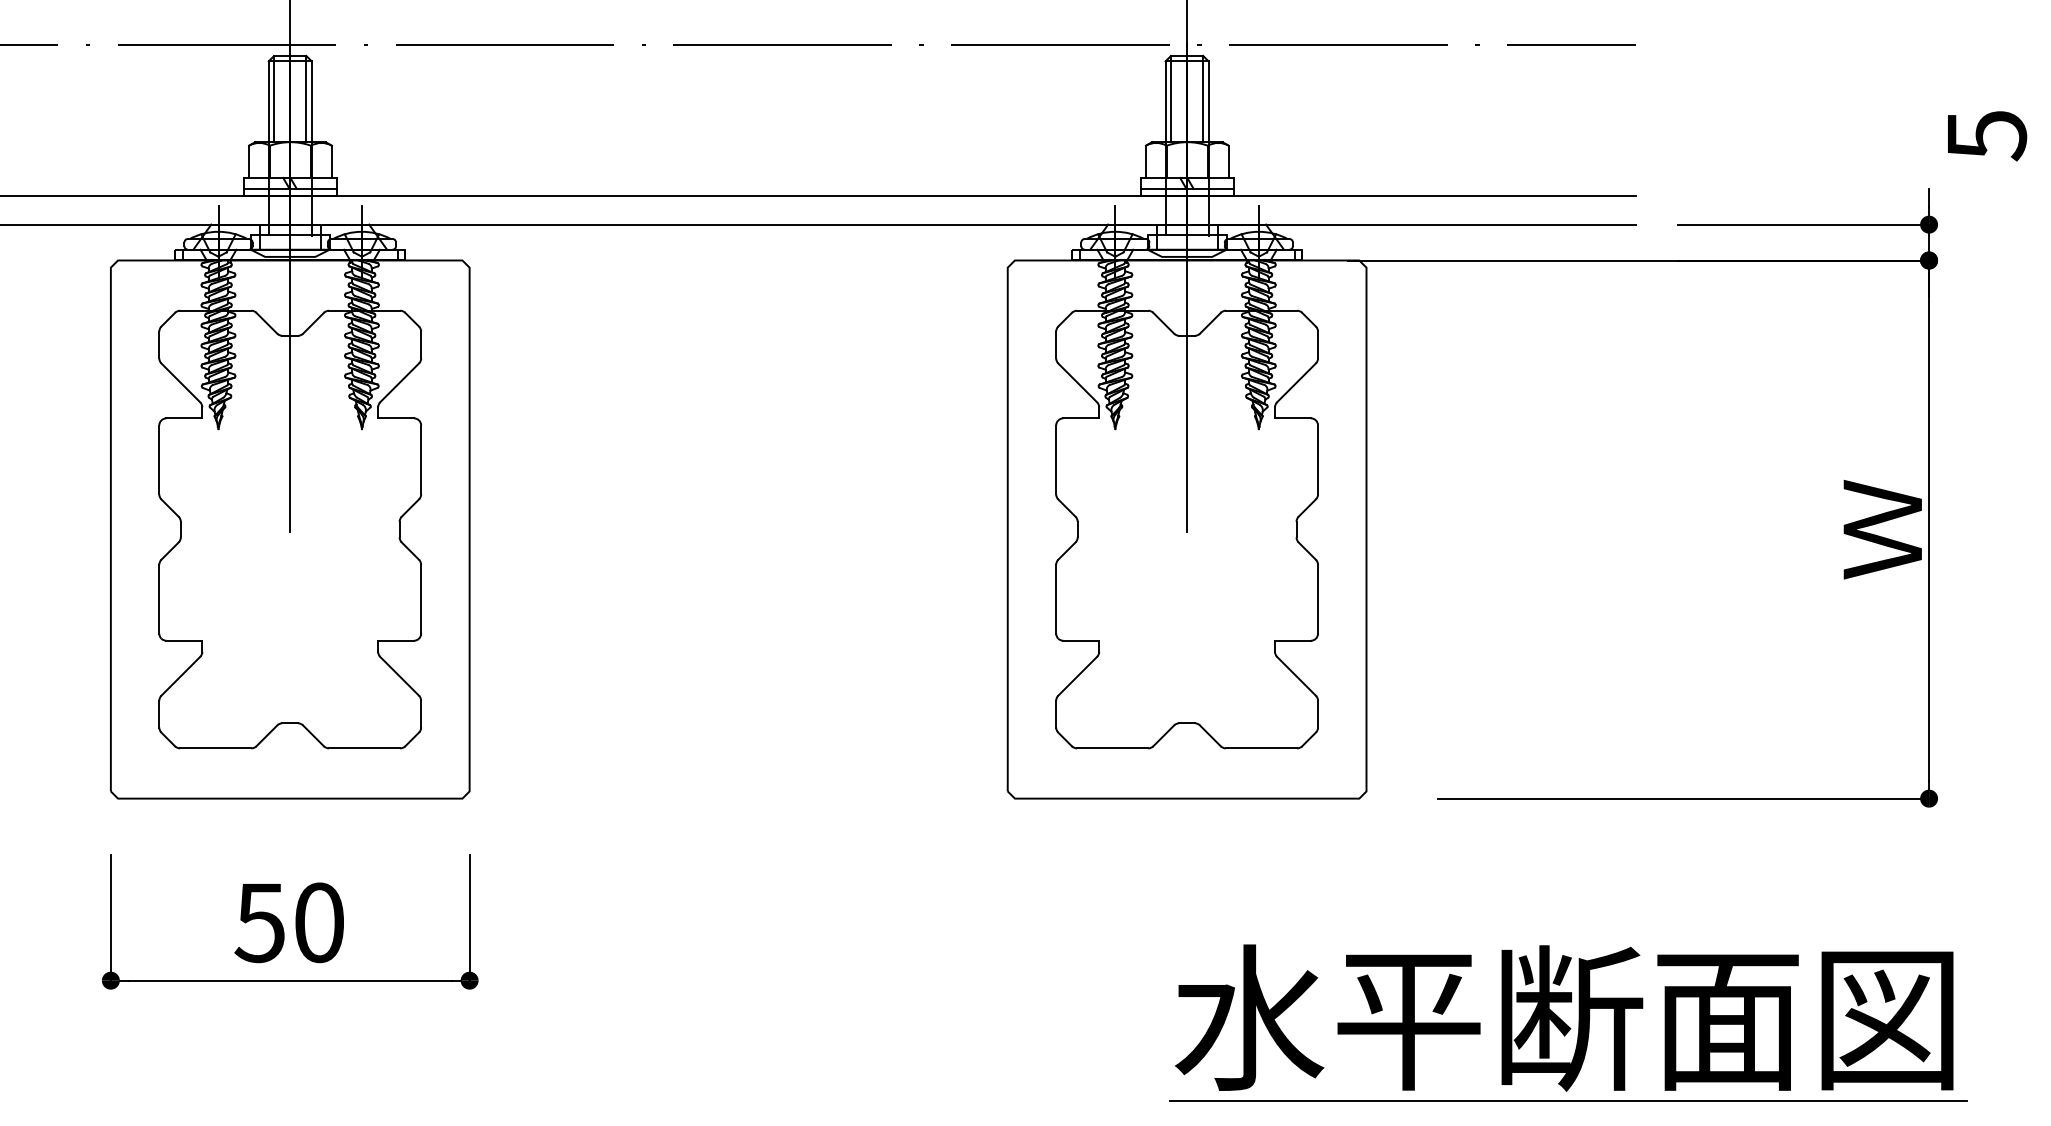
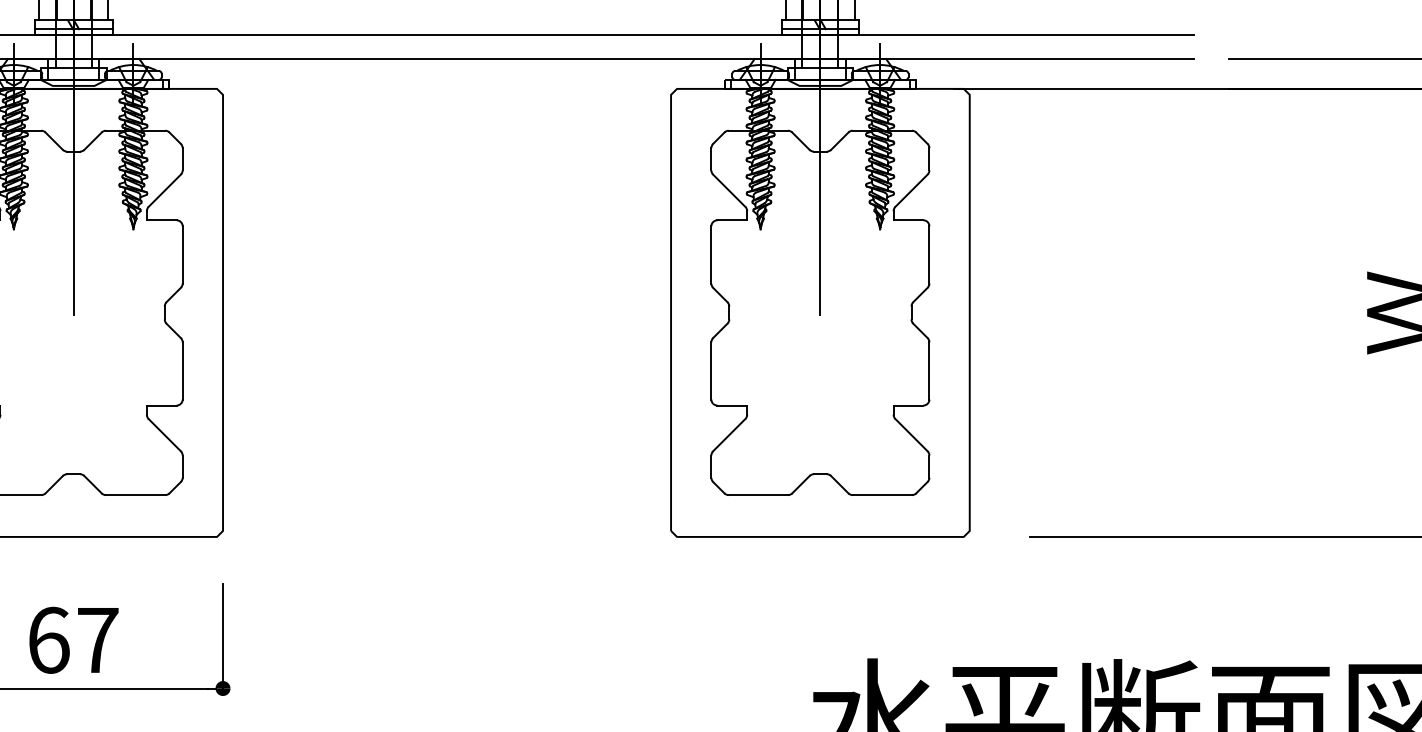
text: (289, 922) -> (73, 640), 50 -> 67

